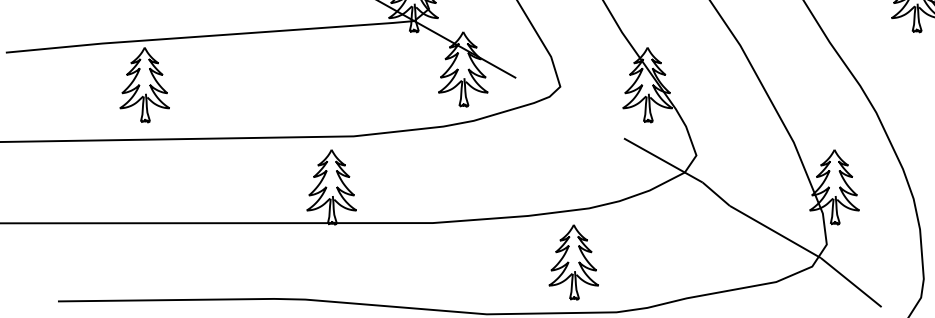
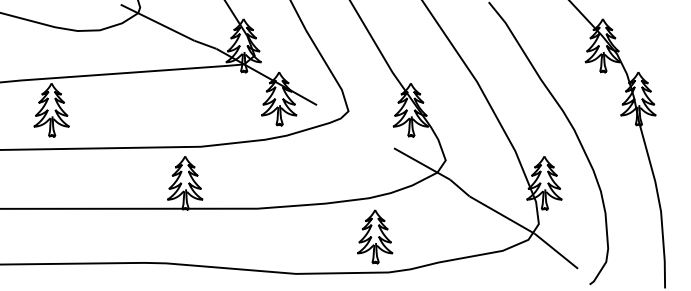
part: (574, 261) -> (375, 236), moved

